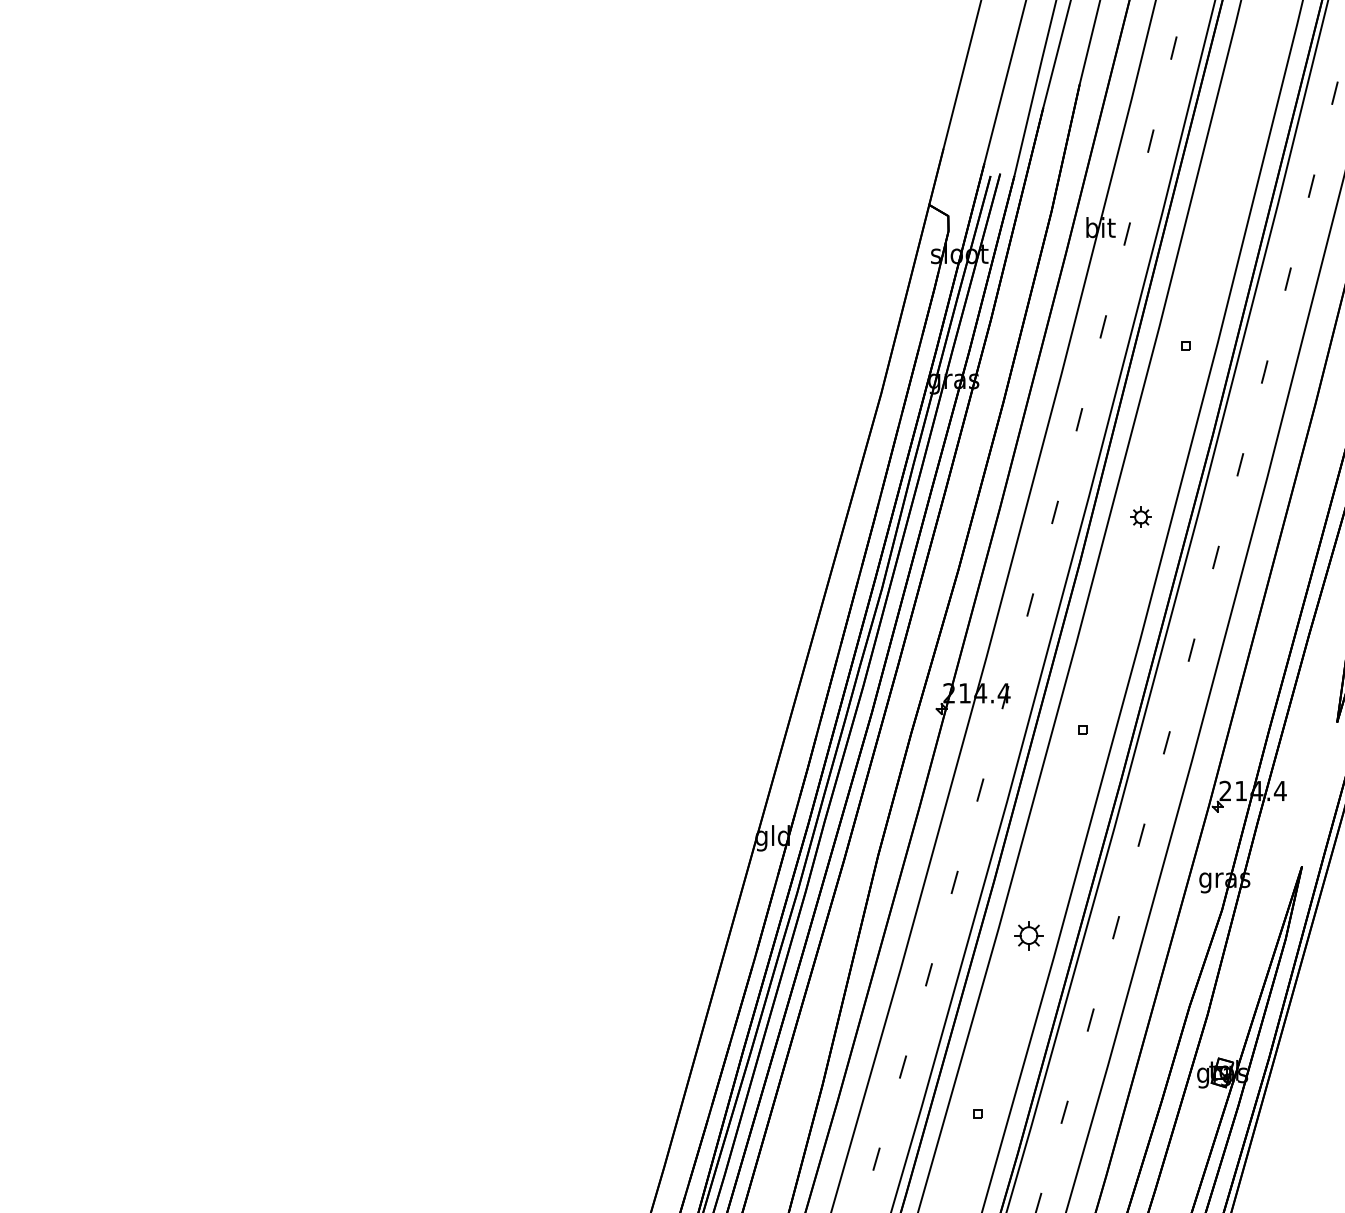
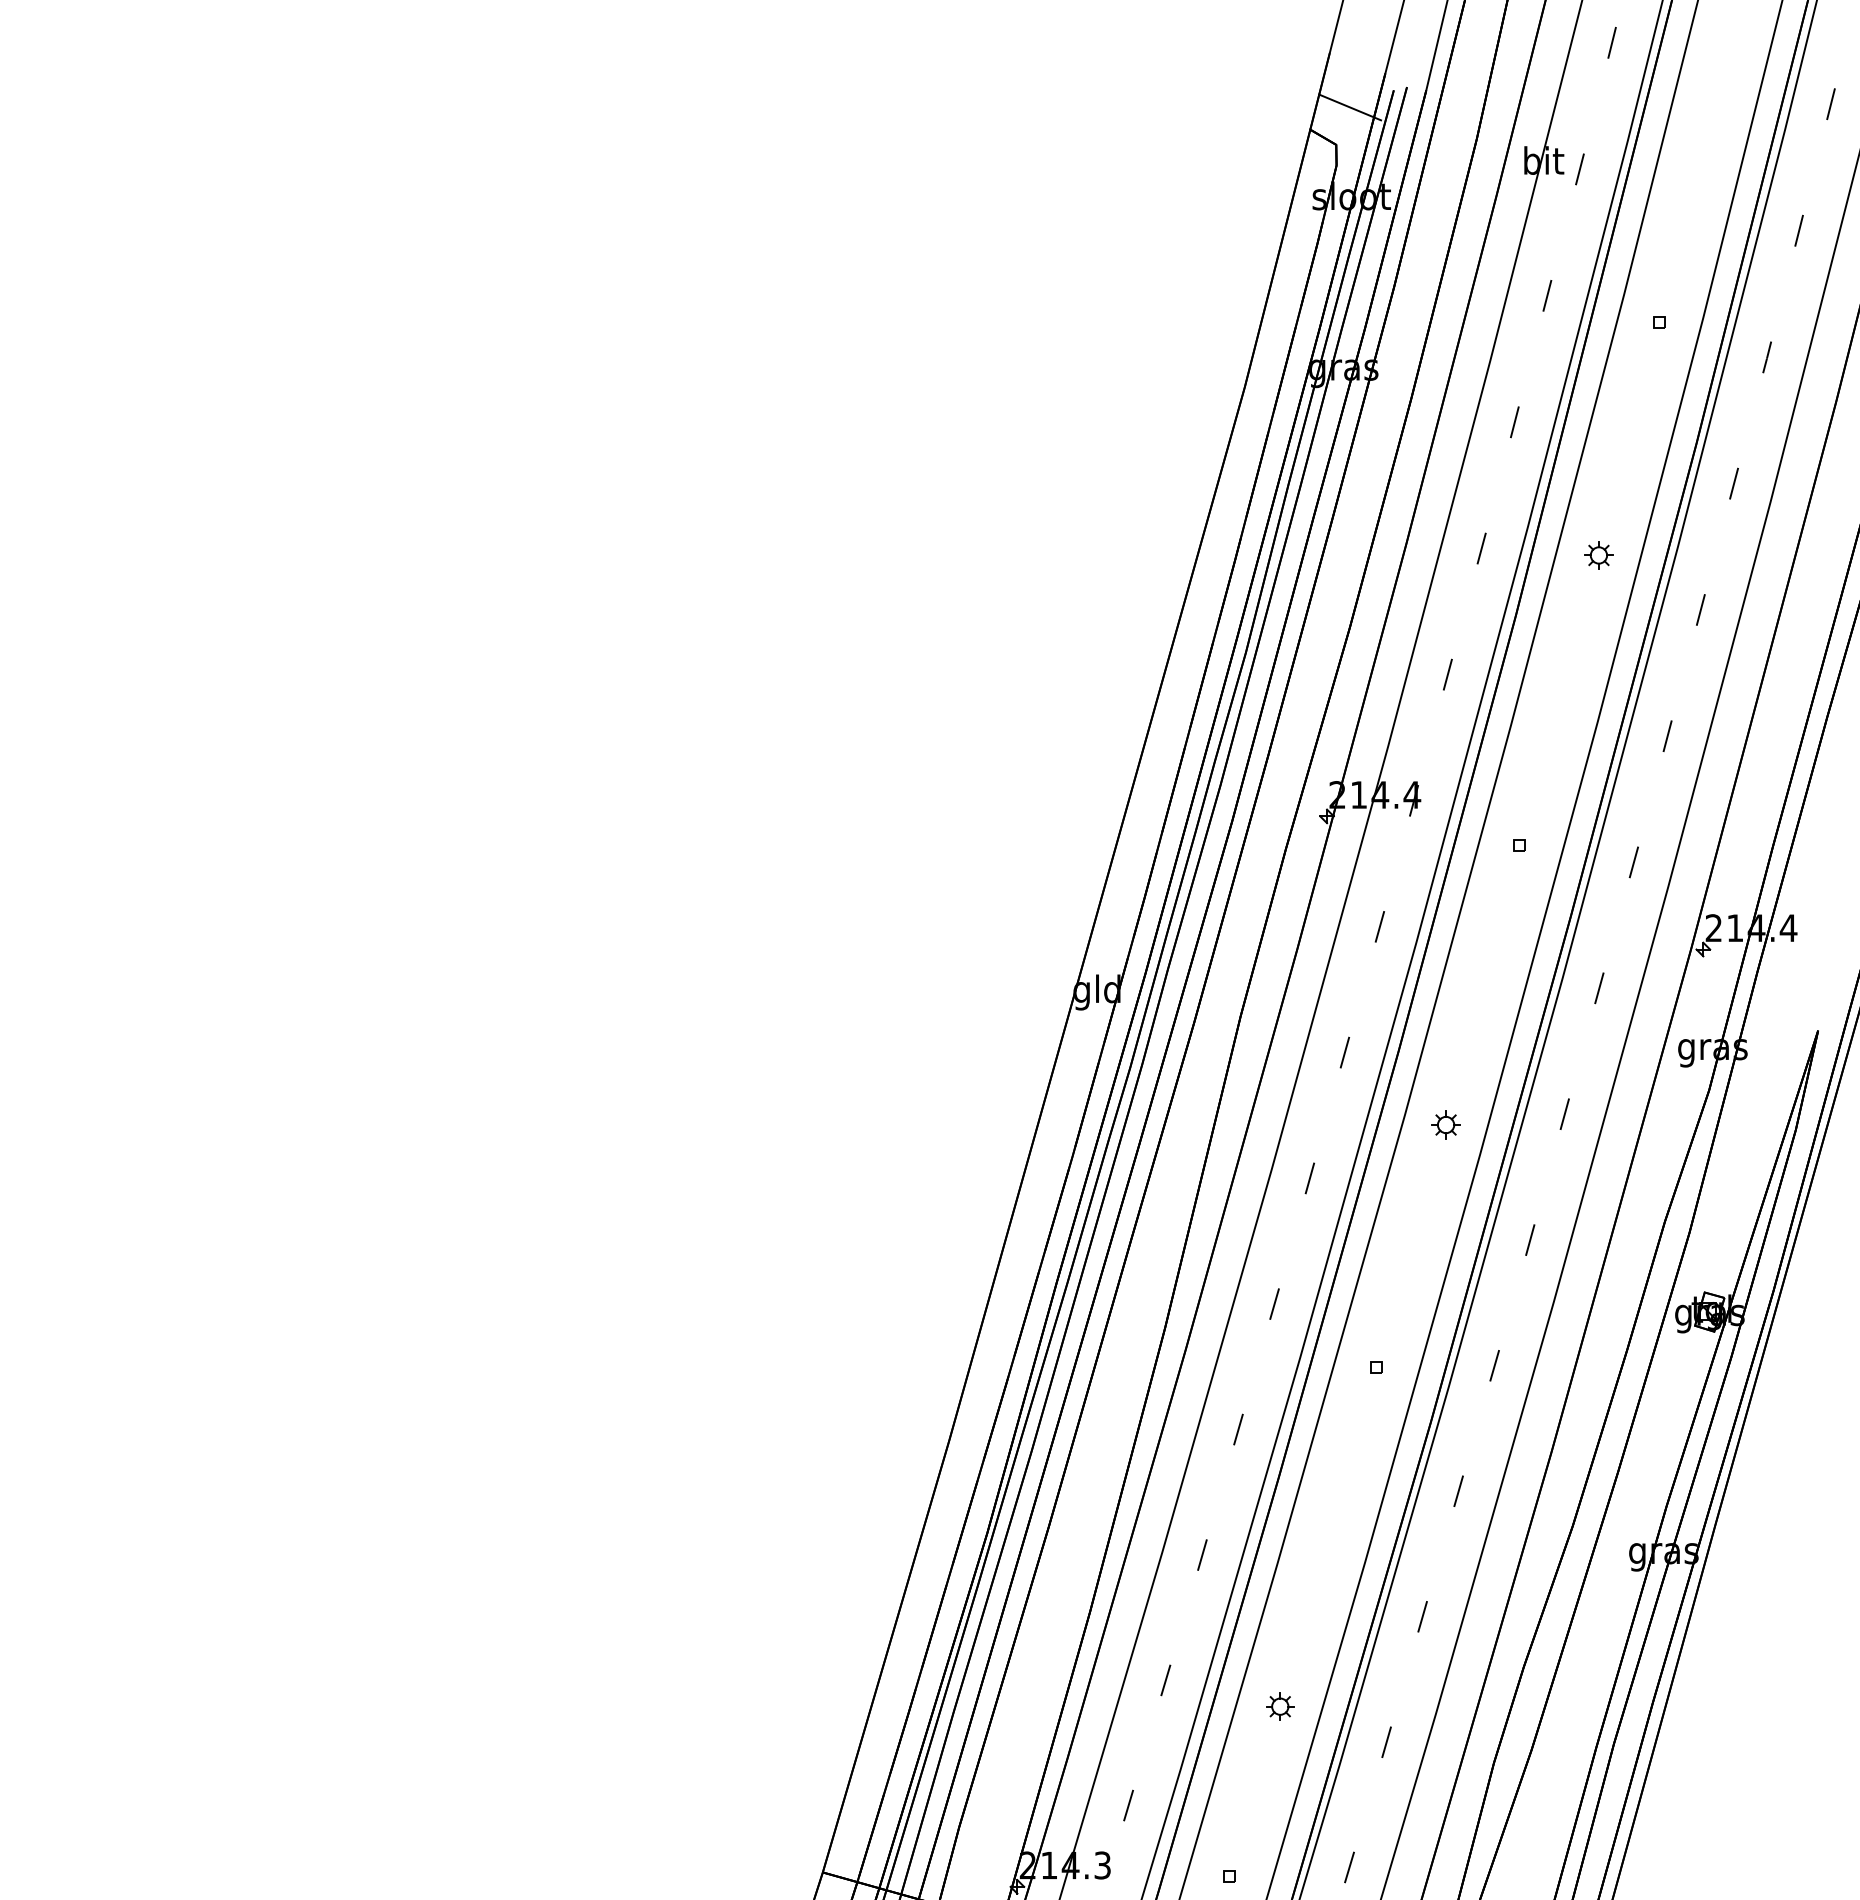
line: (958, 188) -> (1350, 107), added
part: (1028, 935) -> (1445, 1124), size x0.71

